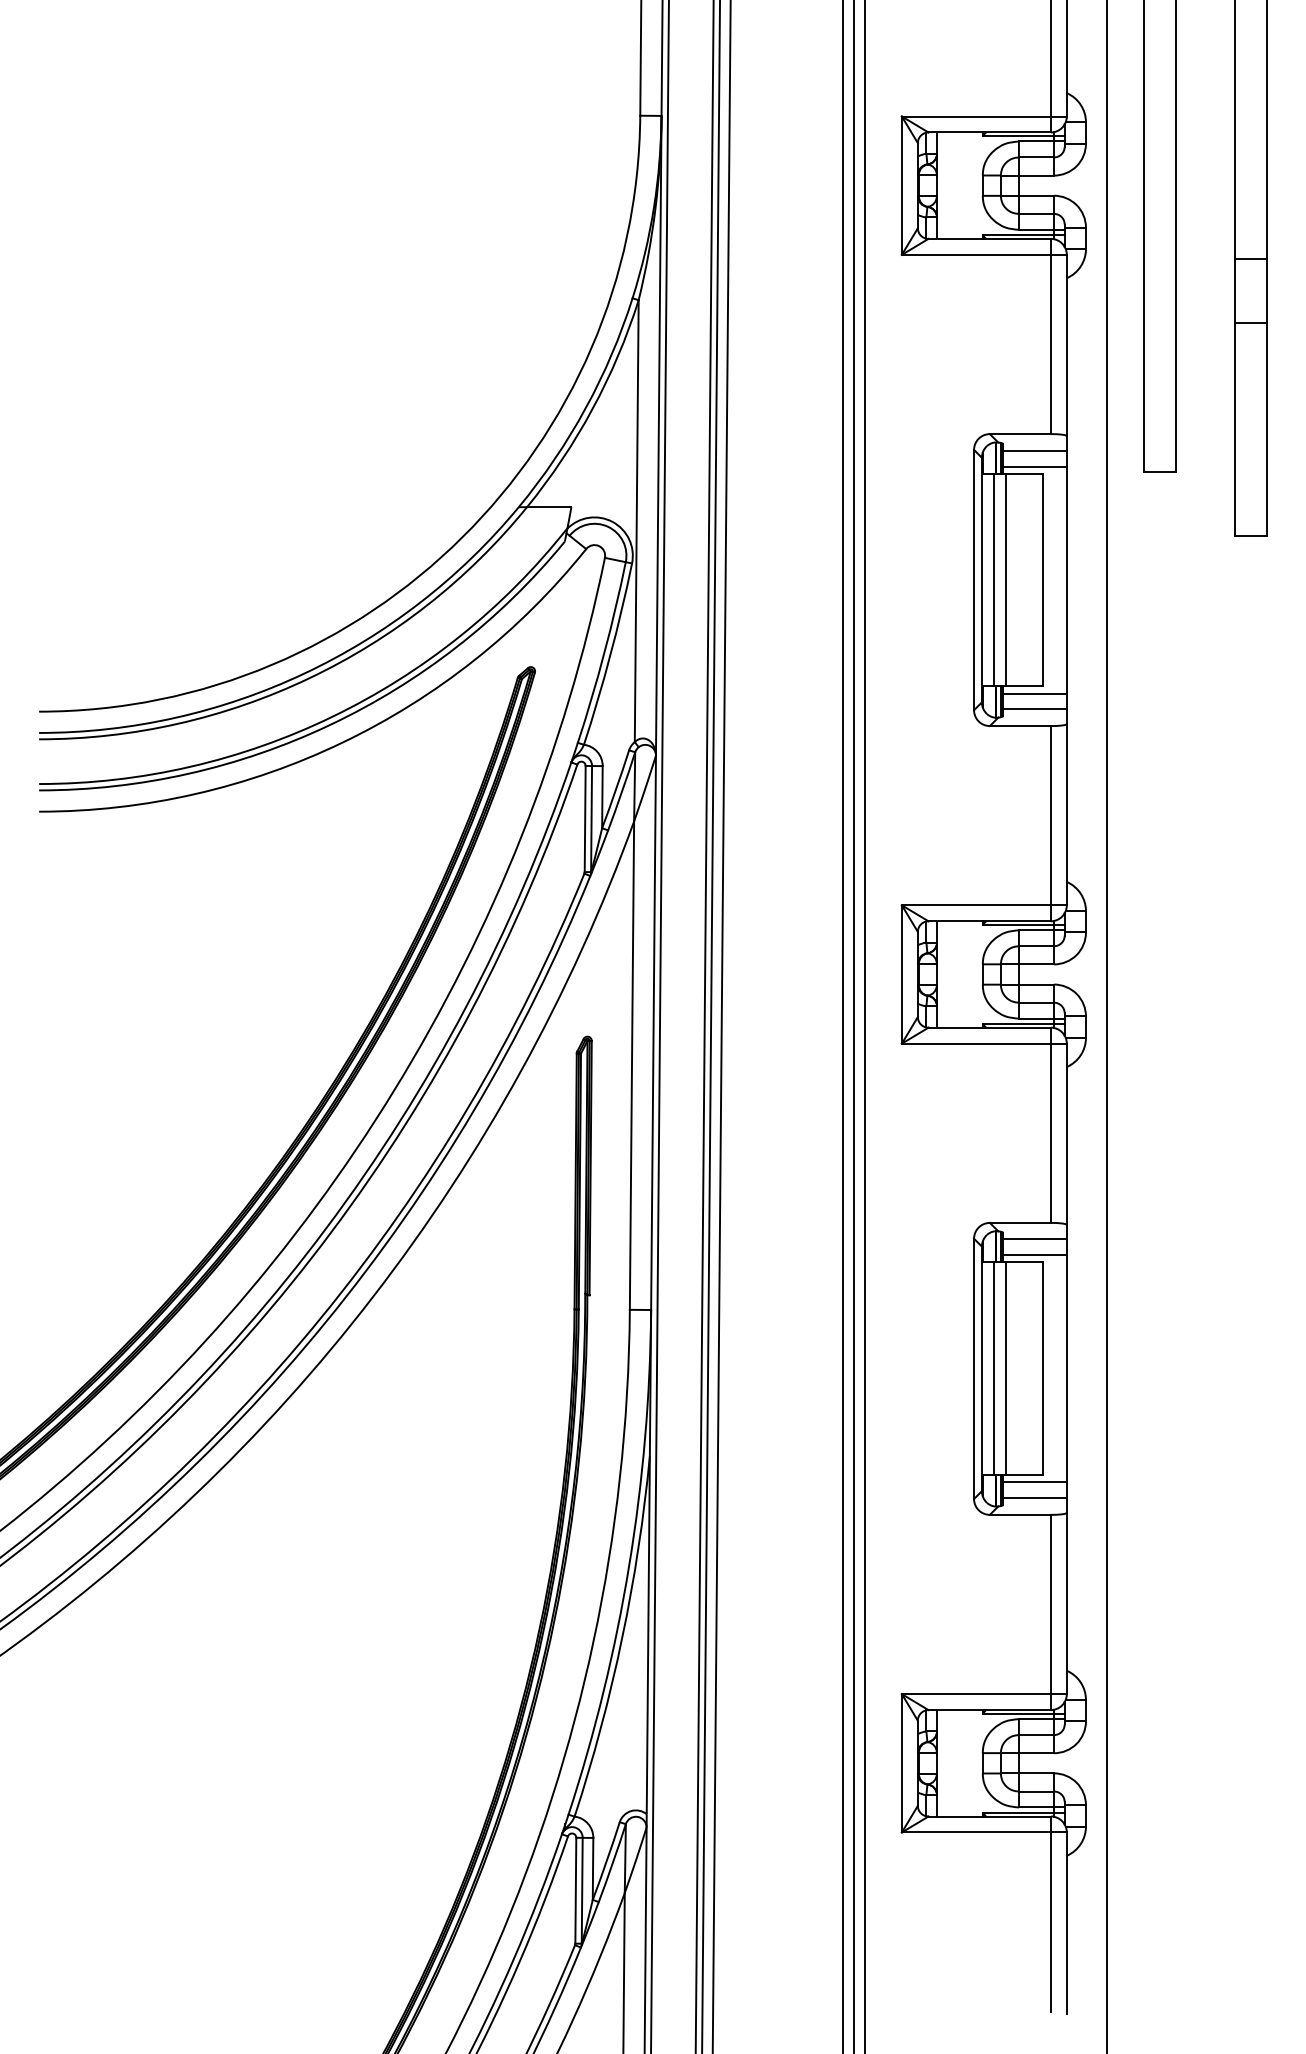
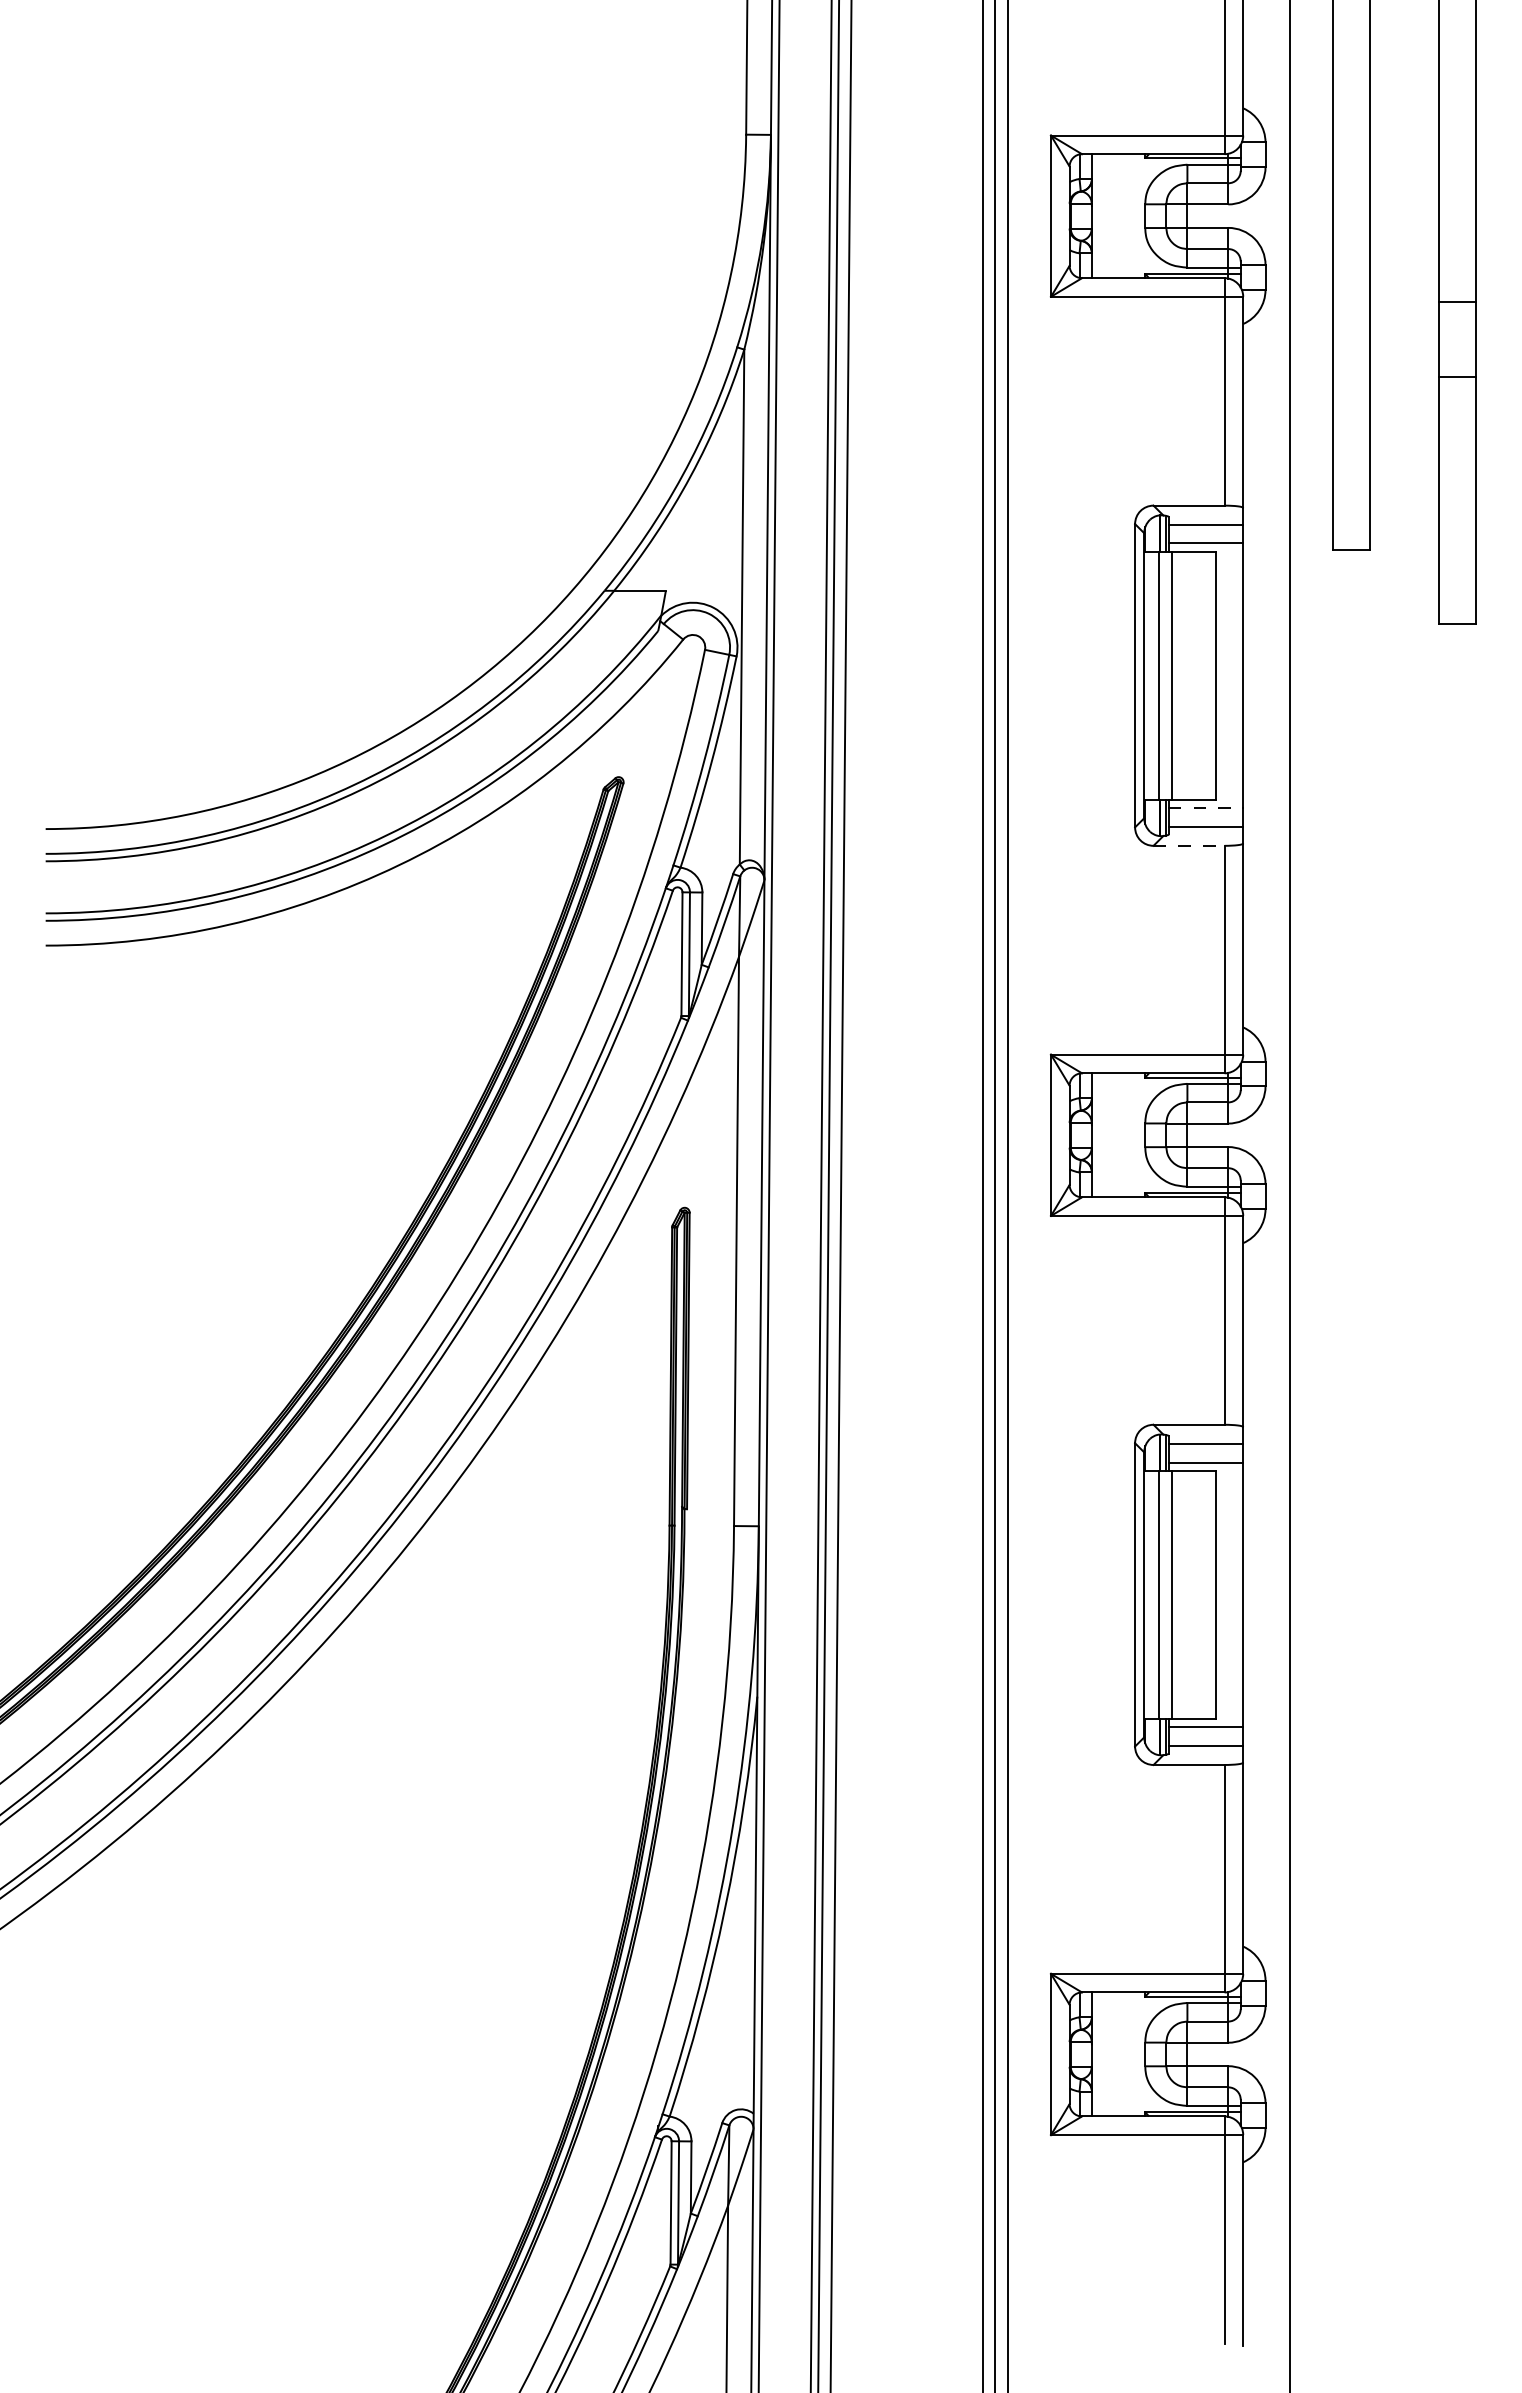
line: (1035, 694) -> (1206, 808), solid -> dashed
line: (1020, 725) -> (1189, 845), solid -> dashed

